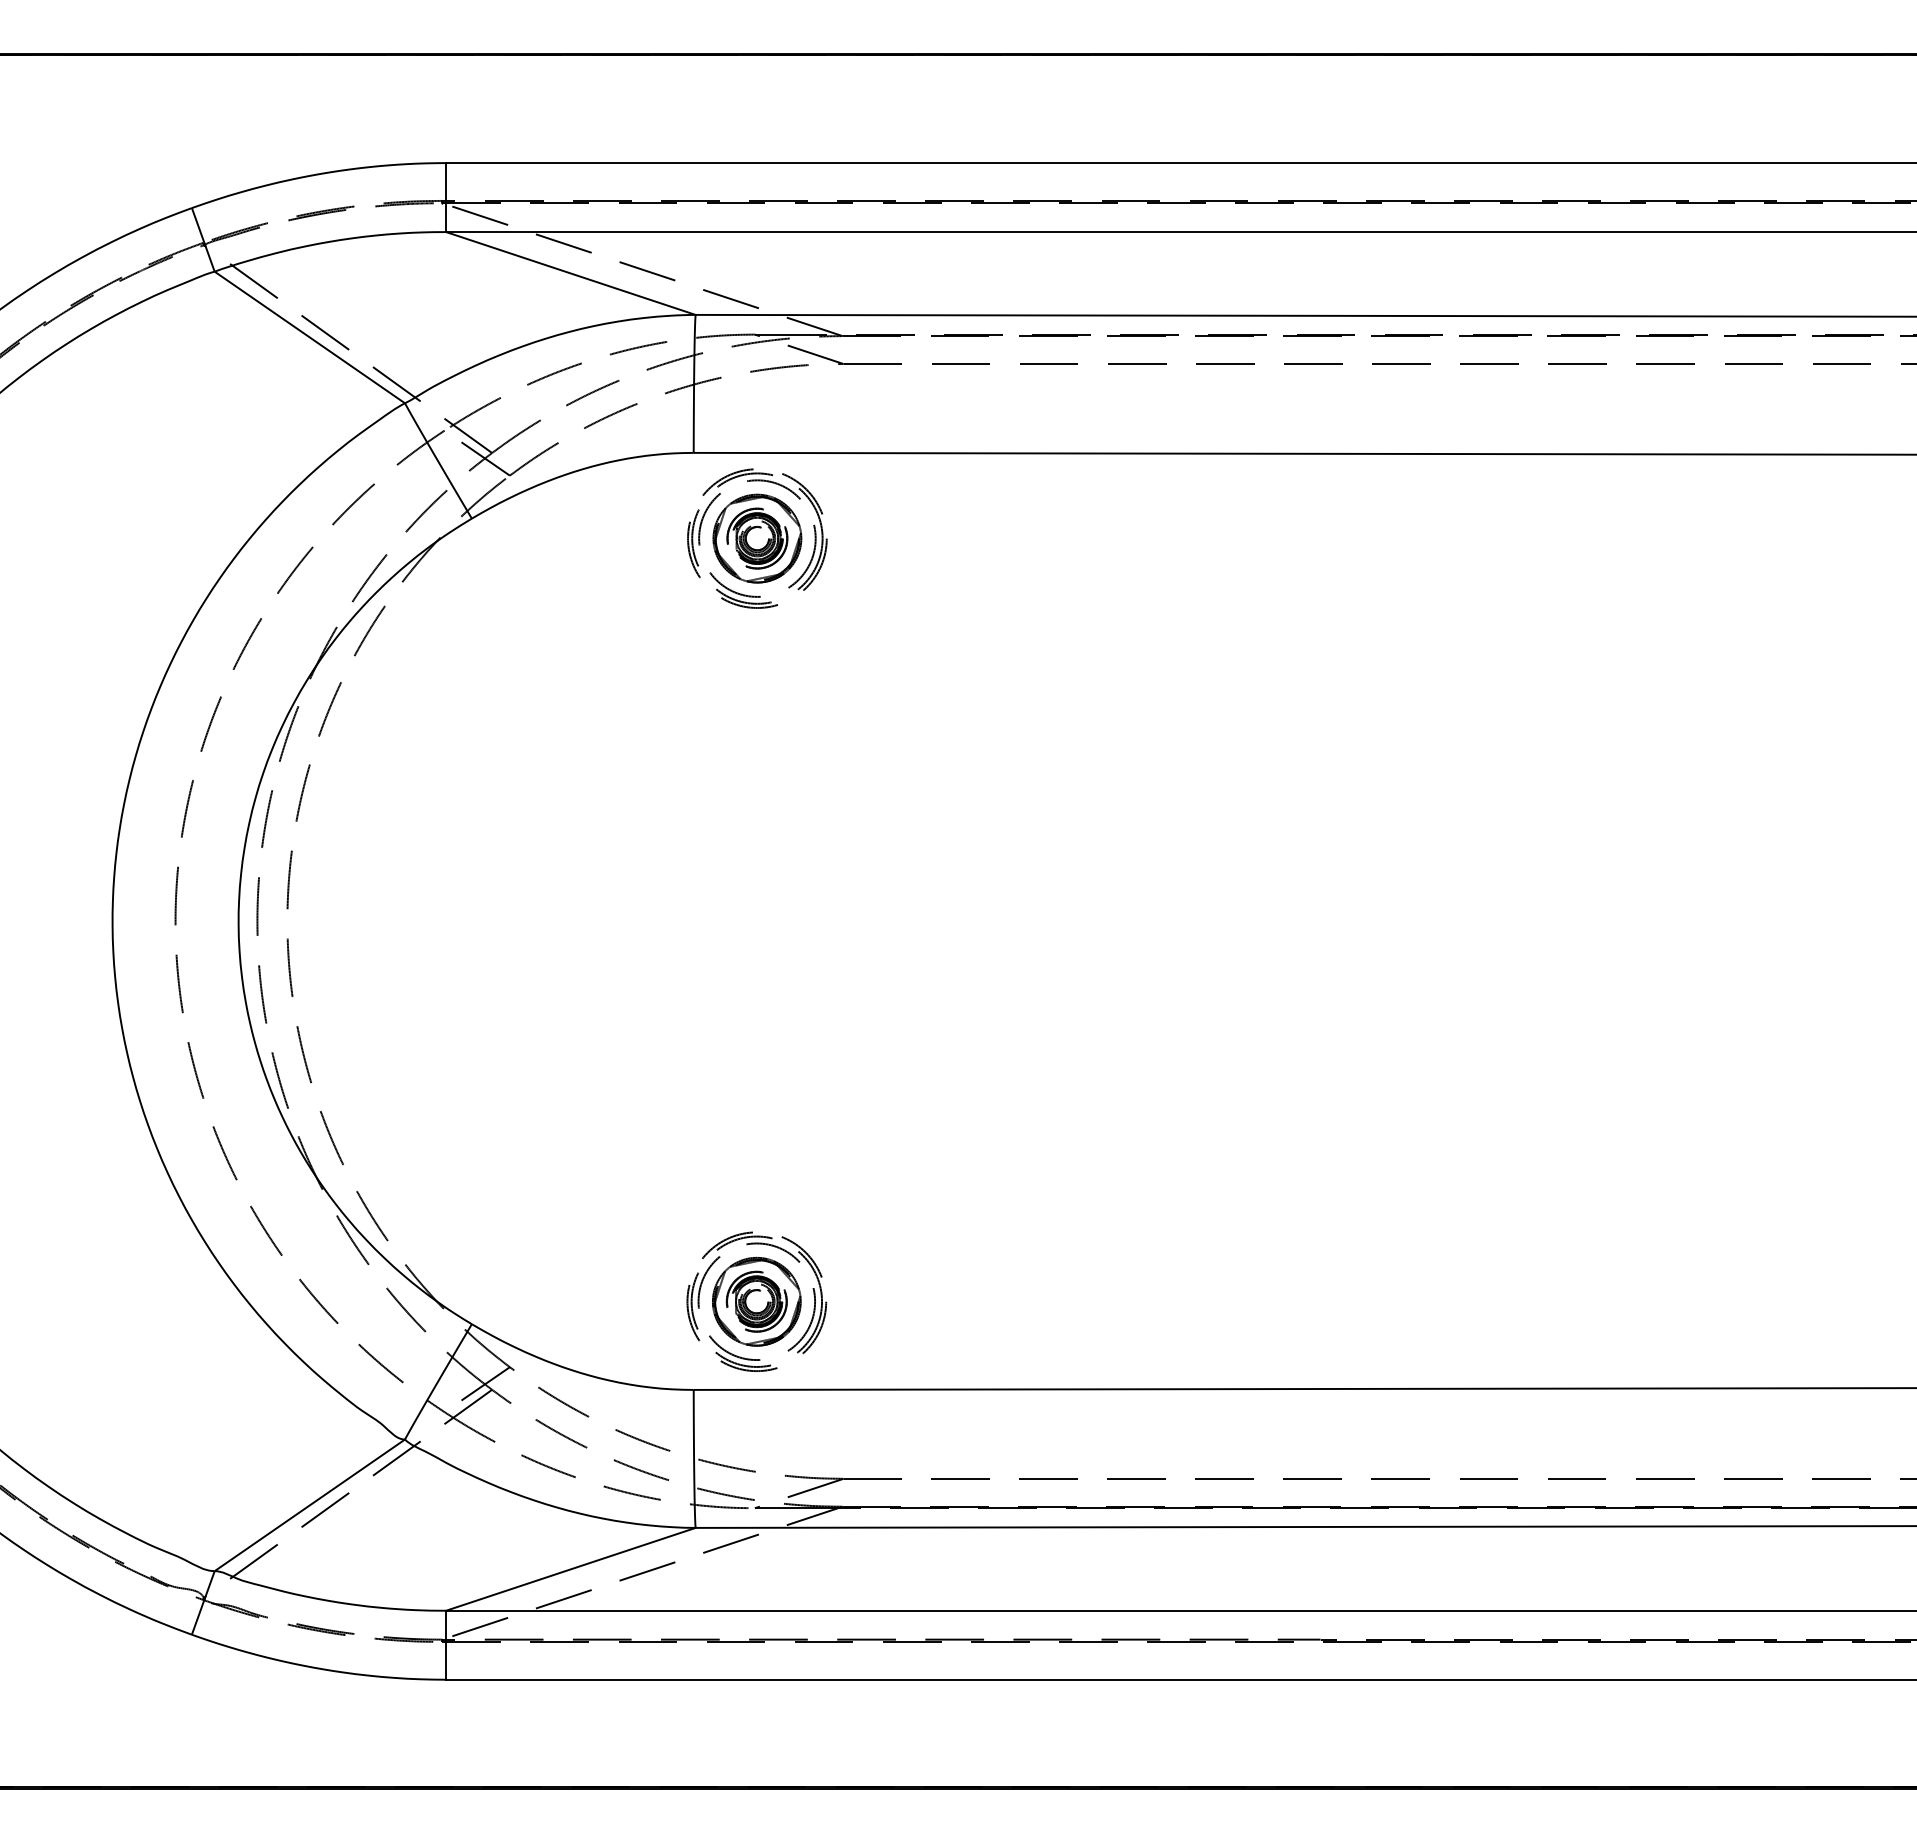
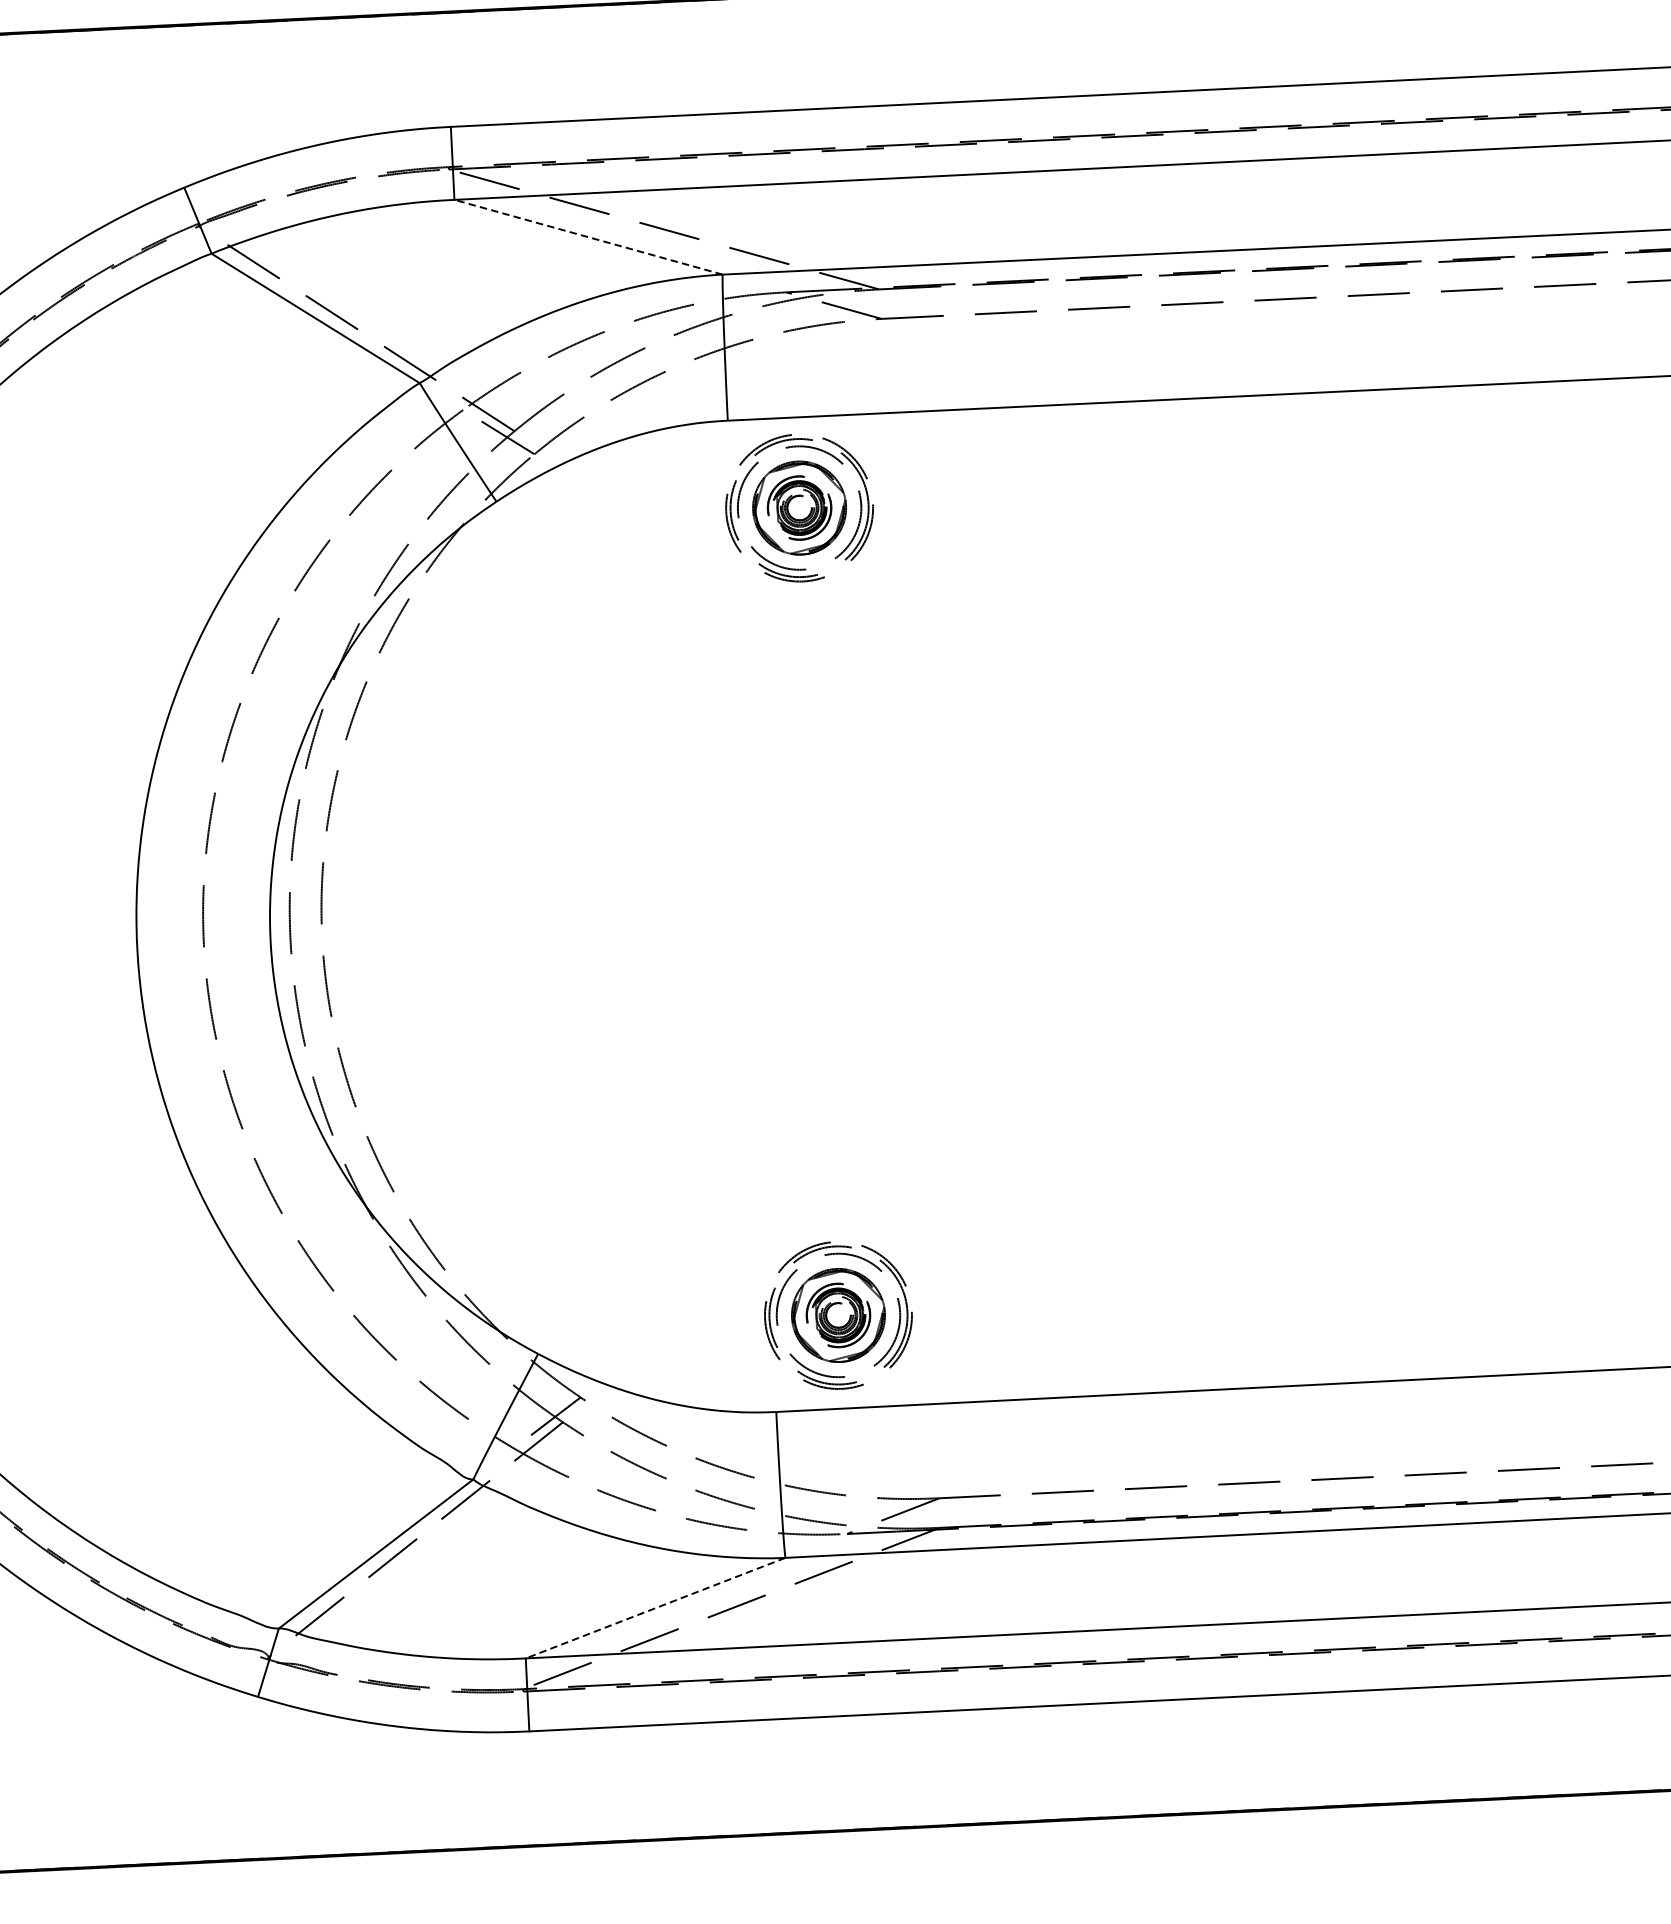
line: (570, 273) -> (588, 237), solid -> dashed
line: (570, 1569) -> (655, 1608), solid -> dashed

